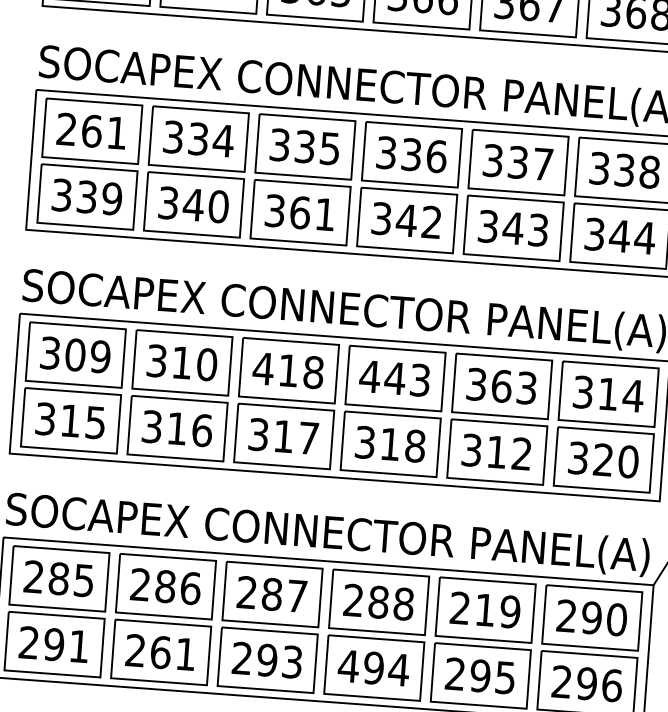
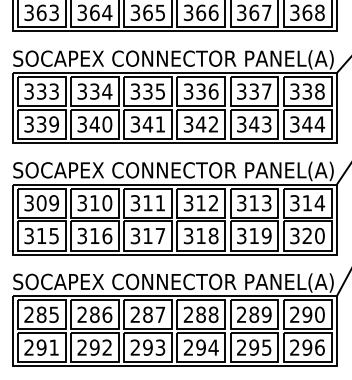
text: (91, 130) -> (41, 91), 261 -> 333
text: (299, 212) -> (147, 124), 361 -> 341
text: (287, 371) -> (147, 203), 418 -> 311
text: (393, 378) -> (200, 203), 443 -> 312
text: (502, 386) -> (254, 203), 363 -> 313
text: (521, 454) -> (266, 236), 312 -> 319
text: (485, 609) -> (254, 314), 219 -> 289
text: (172, 653) -> (100, 347), 261 -> 292
text: (348, 665) -> (188, 347), 494 -> 294

